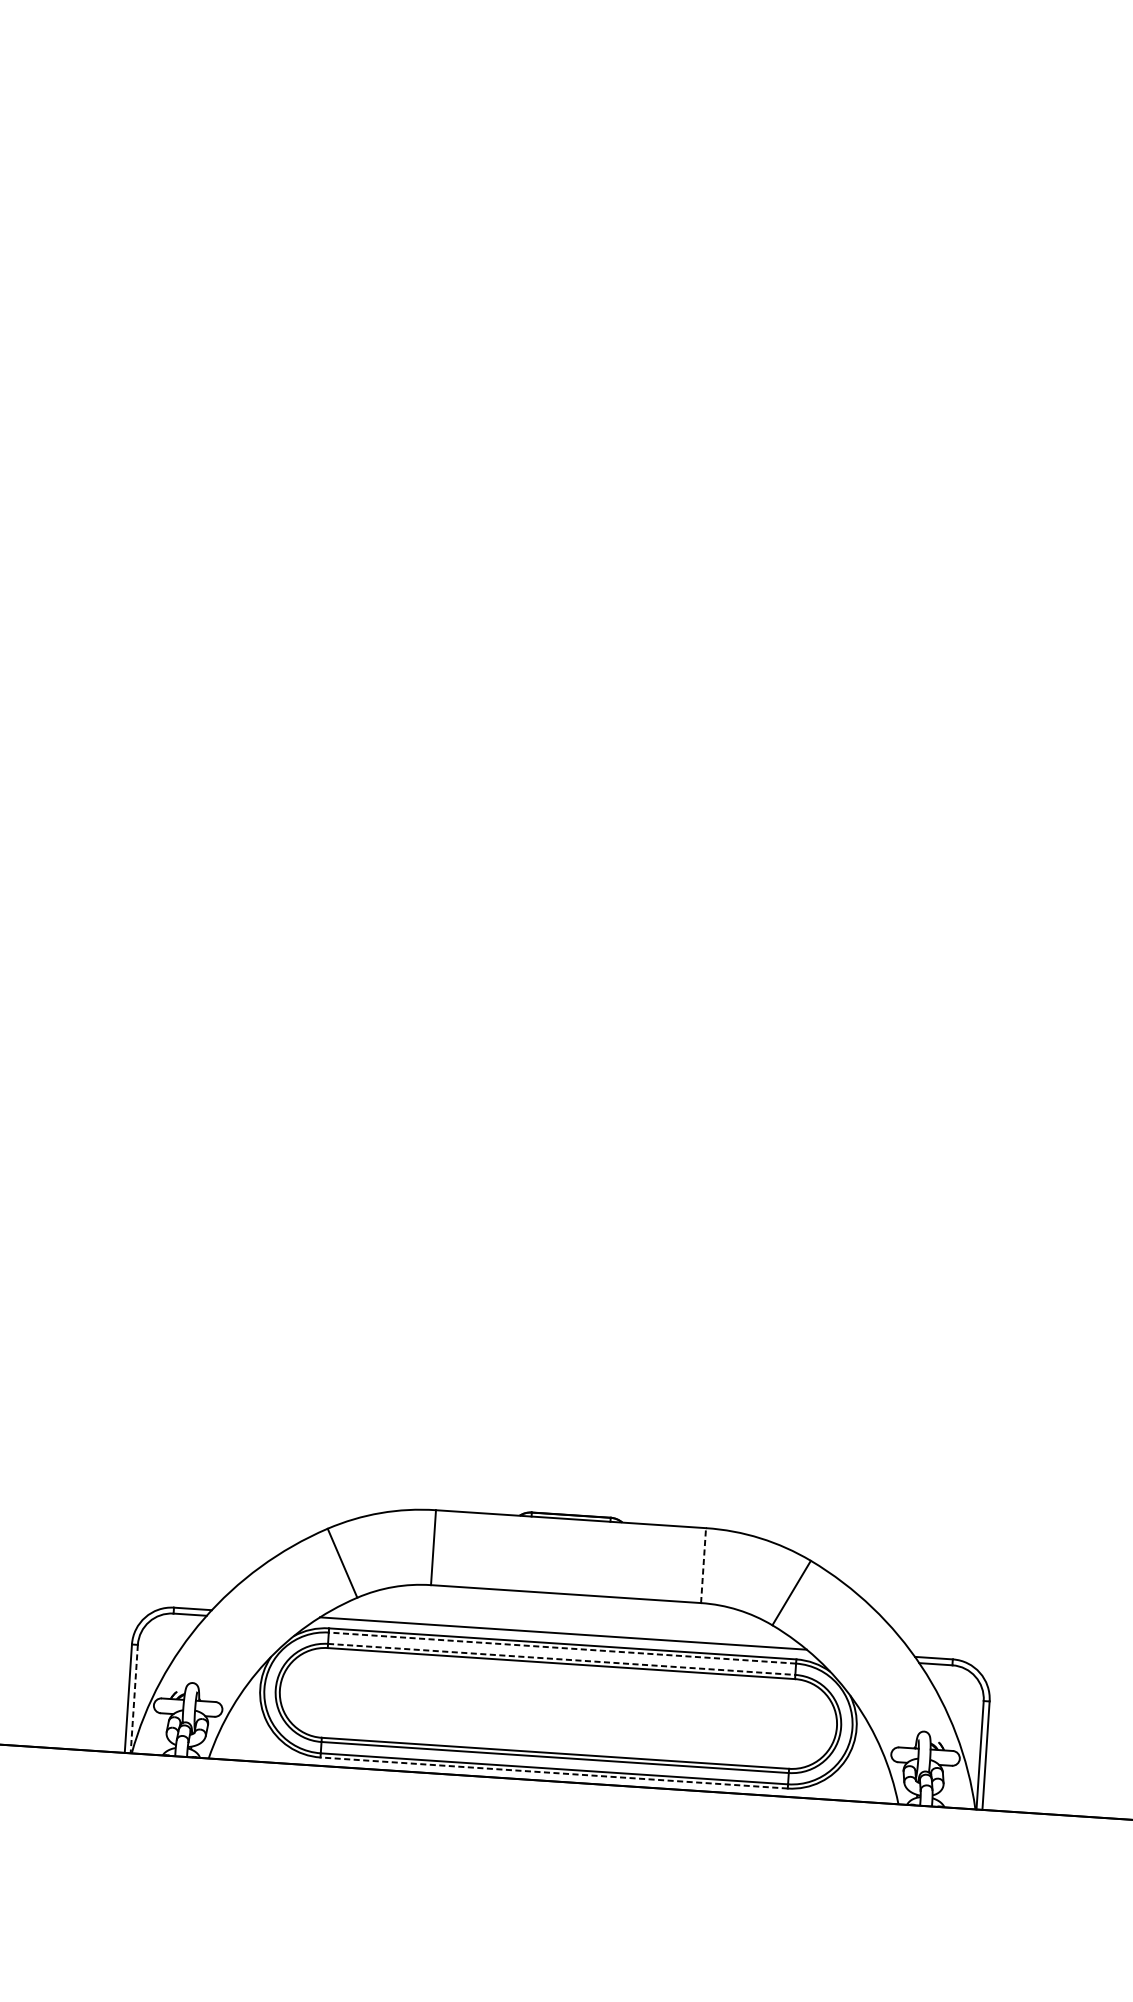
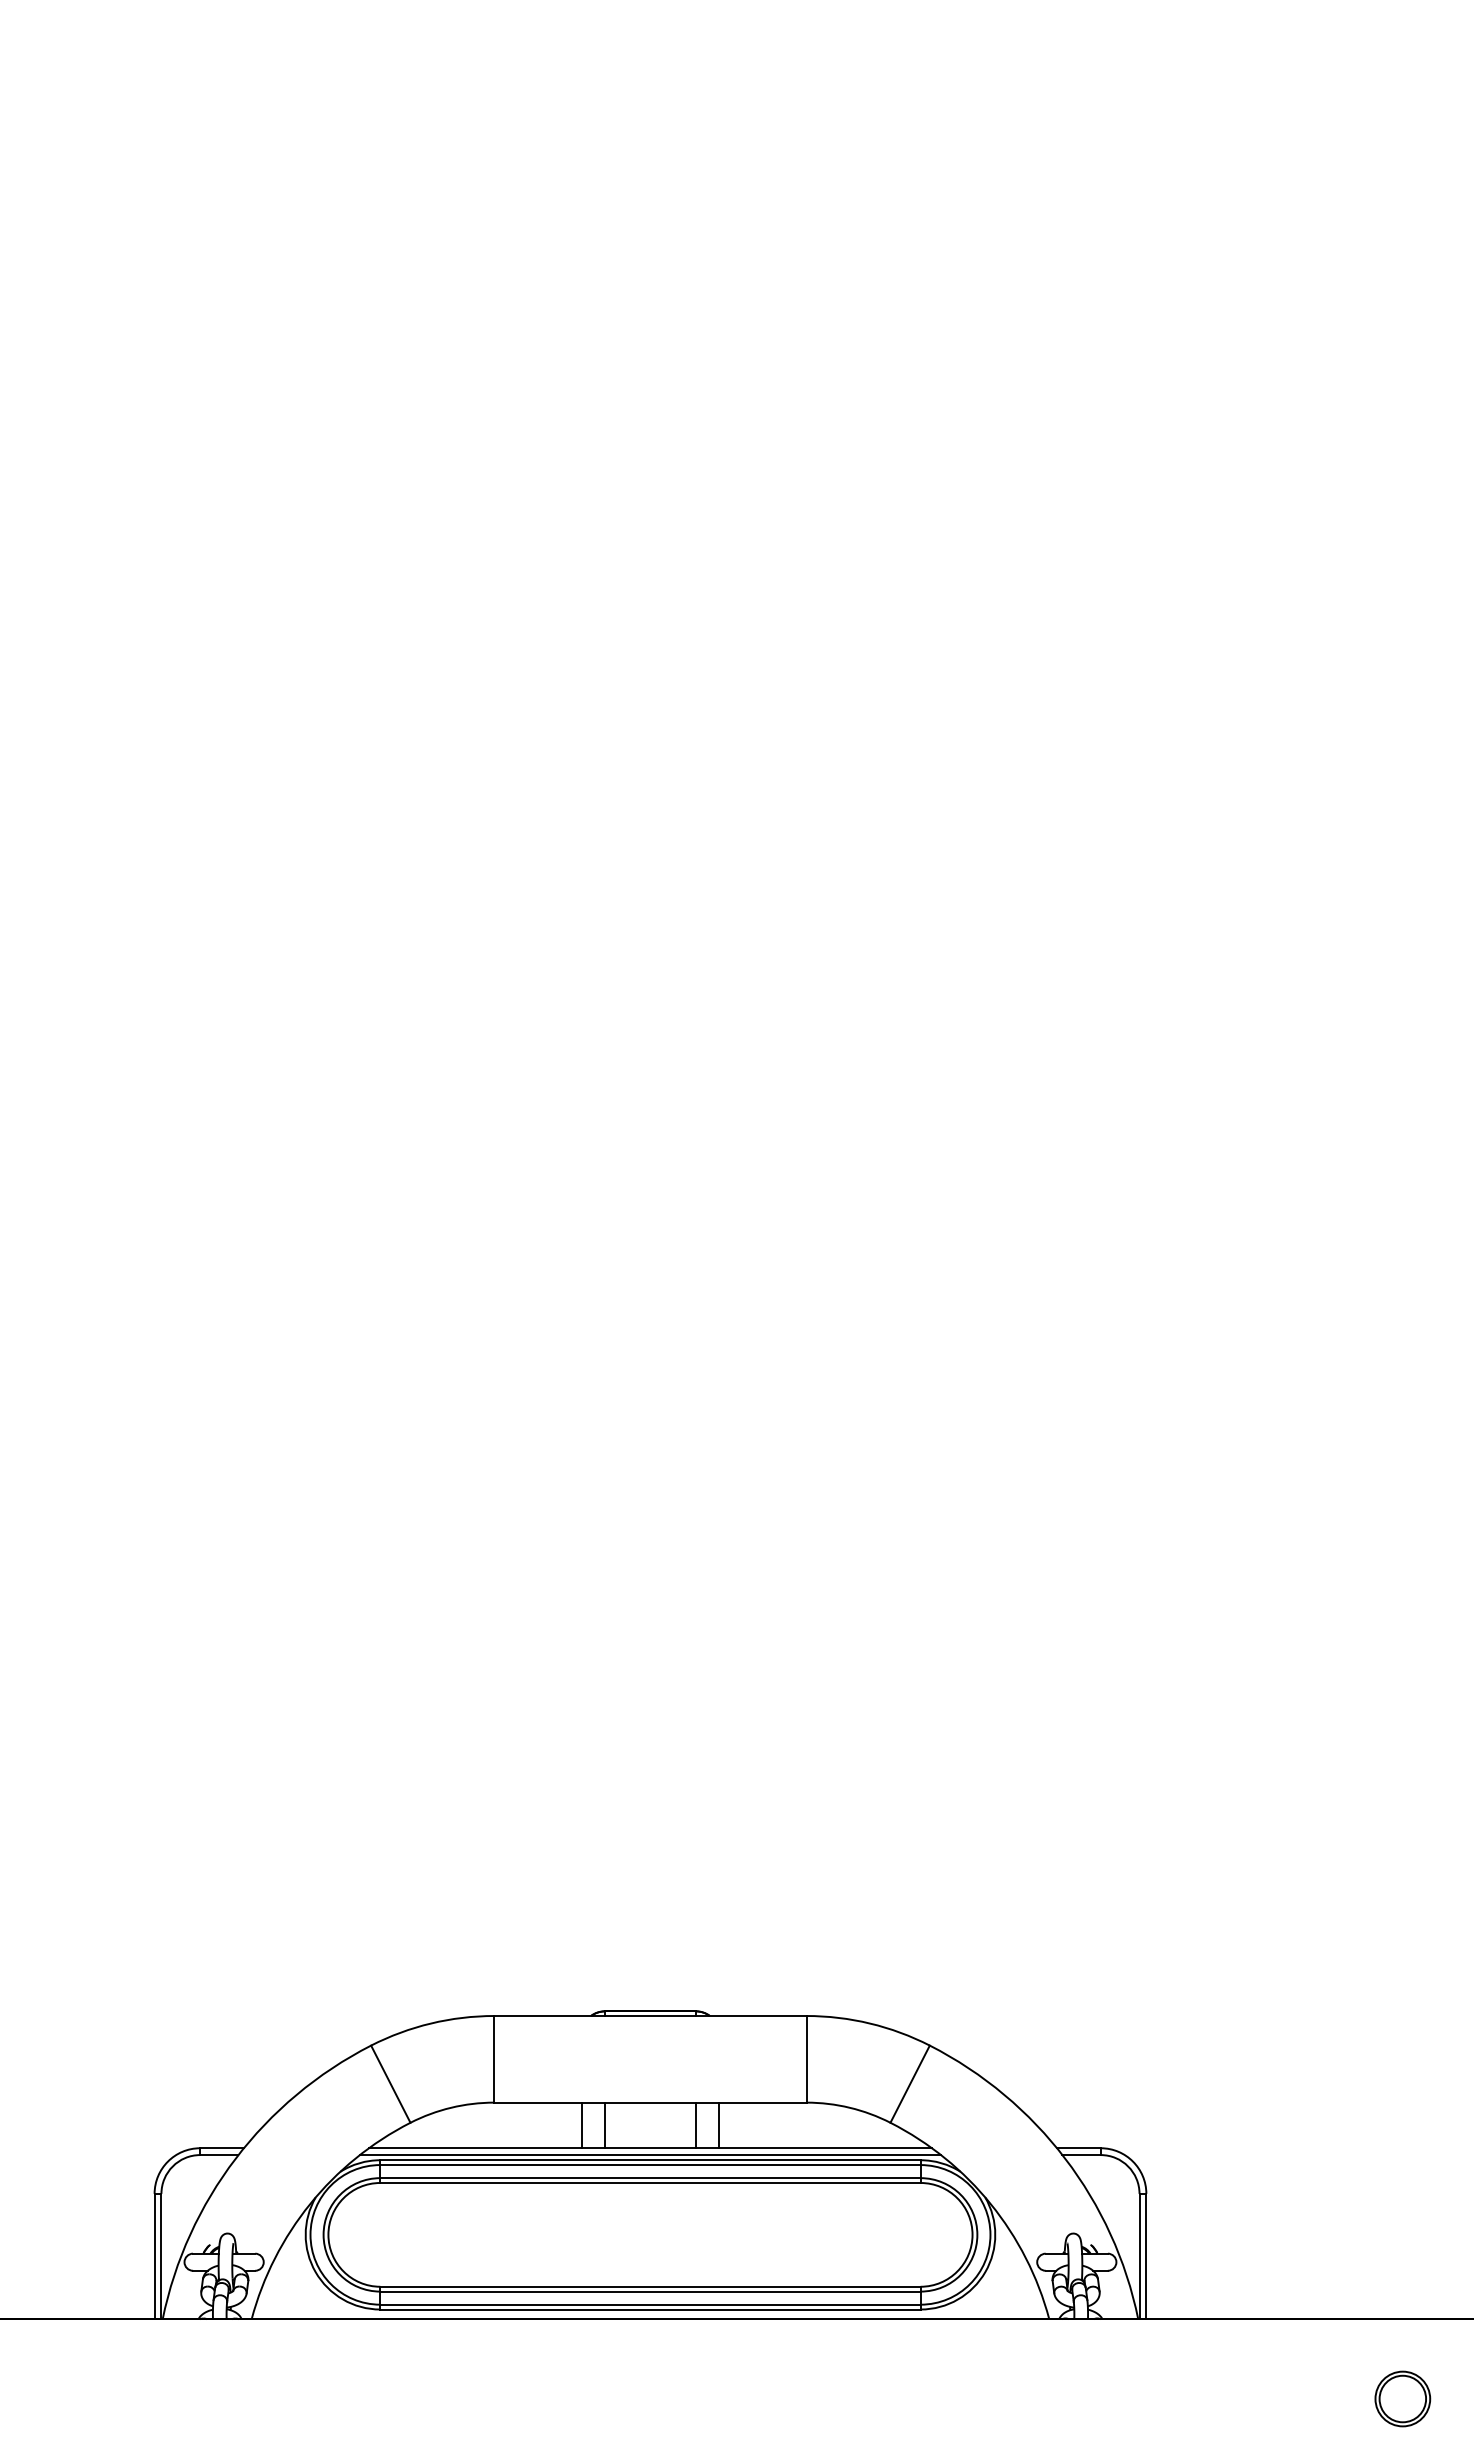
line: (703, 1564) -> (806, 2058), dashed -> solid
line: (505, 1609) -> (582, 2125), added
line: (524, 1611) -> (604, 2125), added
line: (604, 1616) -> (696, 2125), added
line: (623, 1617) -> (718, 2125), added
line: (563, 1639) -> (650, 2155), added
line: (561, 1648) -> (649, 2165), dashed -> solid
line: (561, 1659) -> (650, 2178), dashed -> solid
line: (134, 1699) -> (161, 2256), dashed -> solid
line: (553, 1772) -> (649, 2309), dashed -> solid

